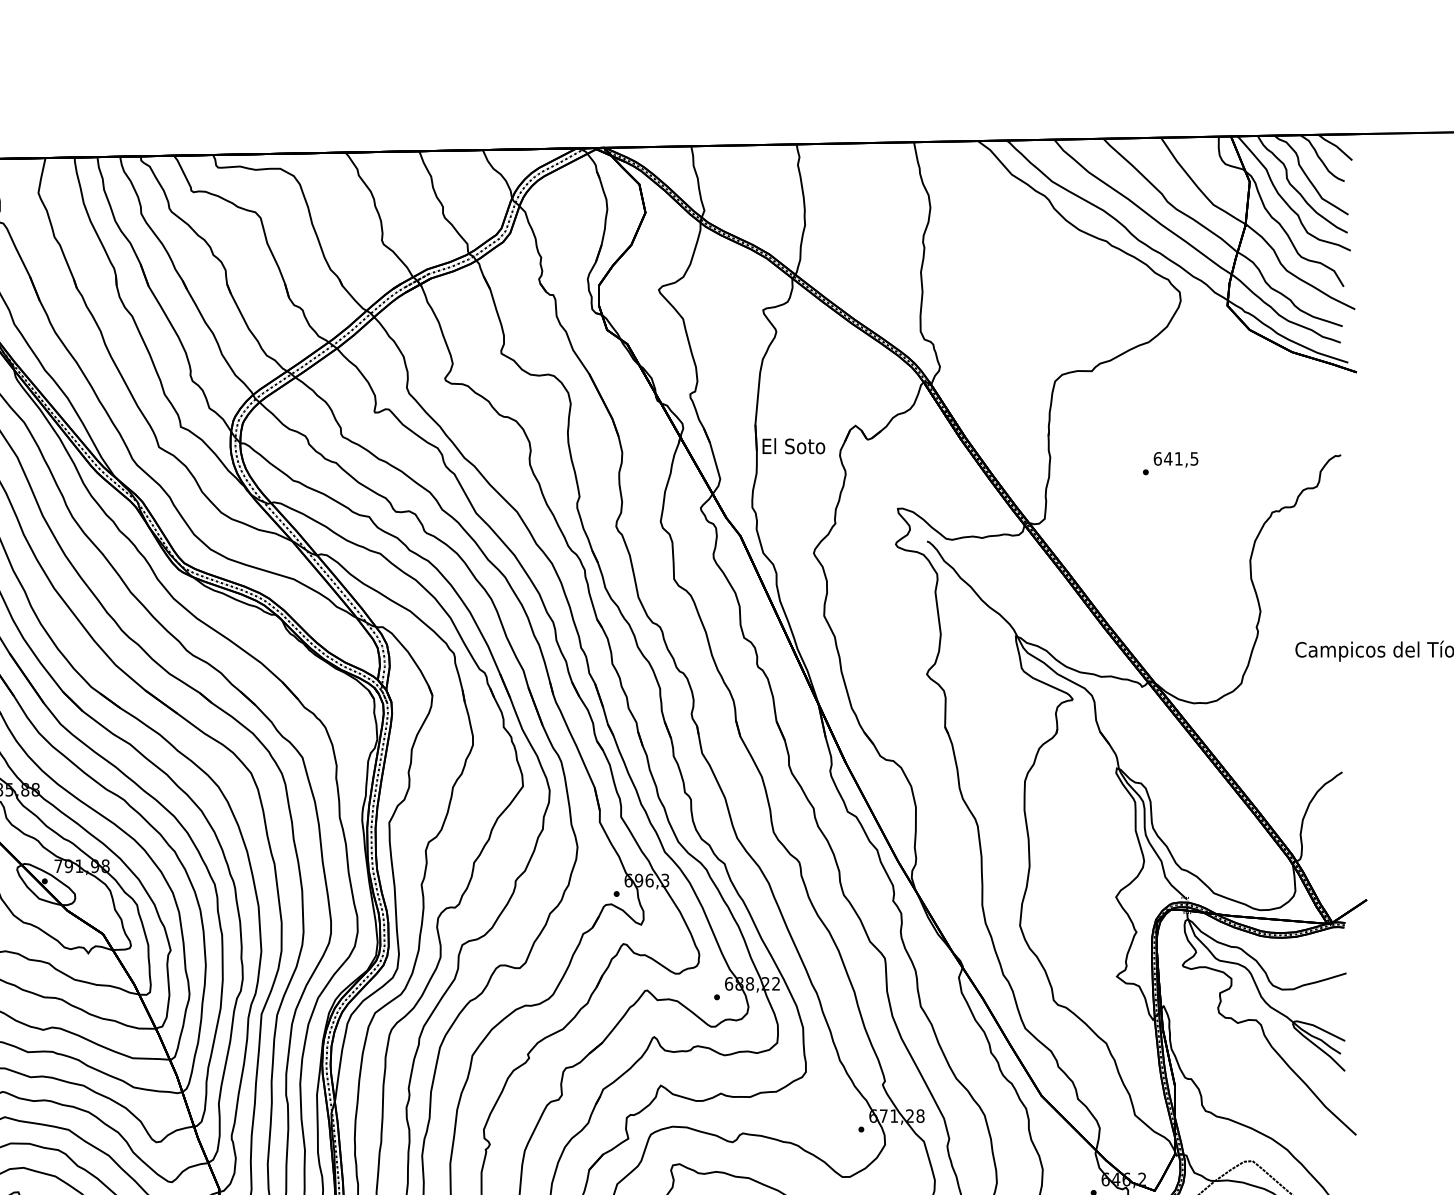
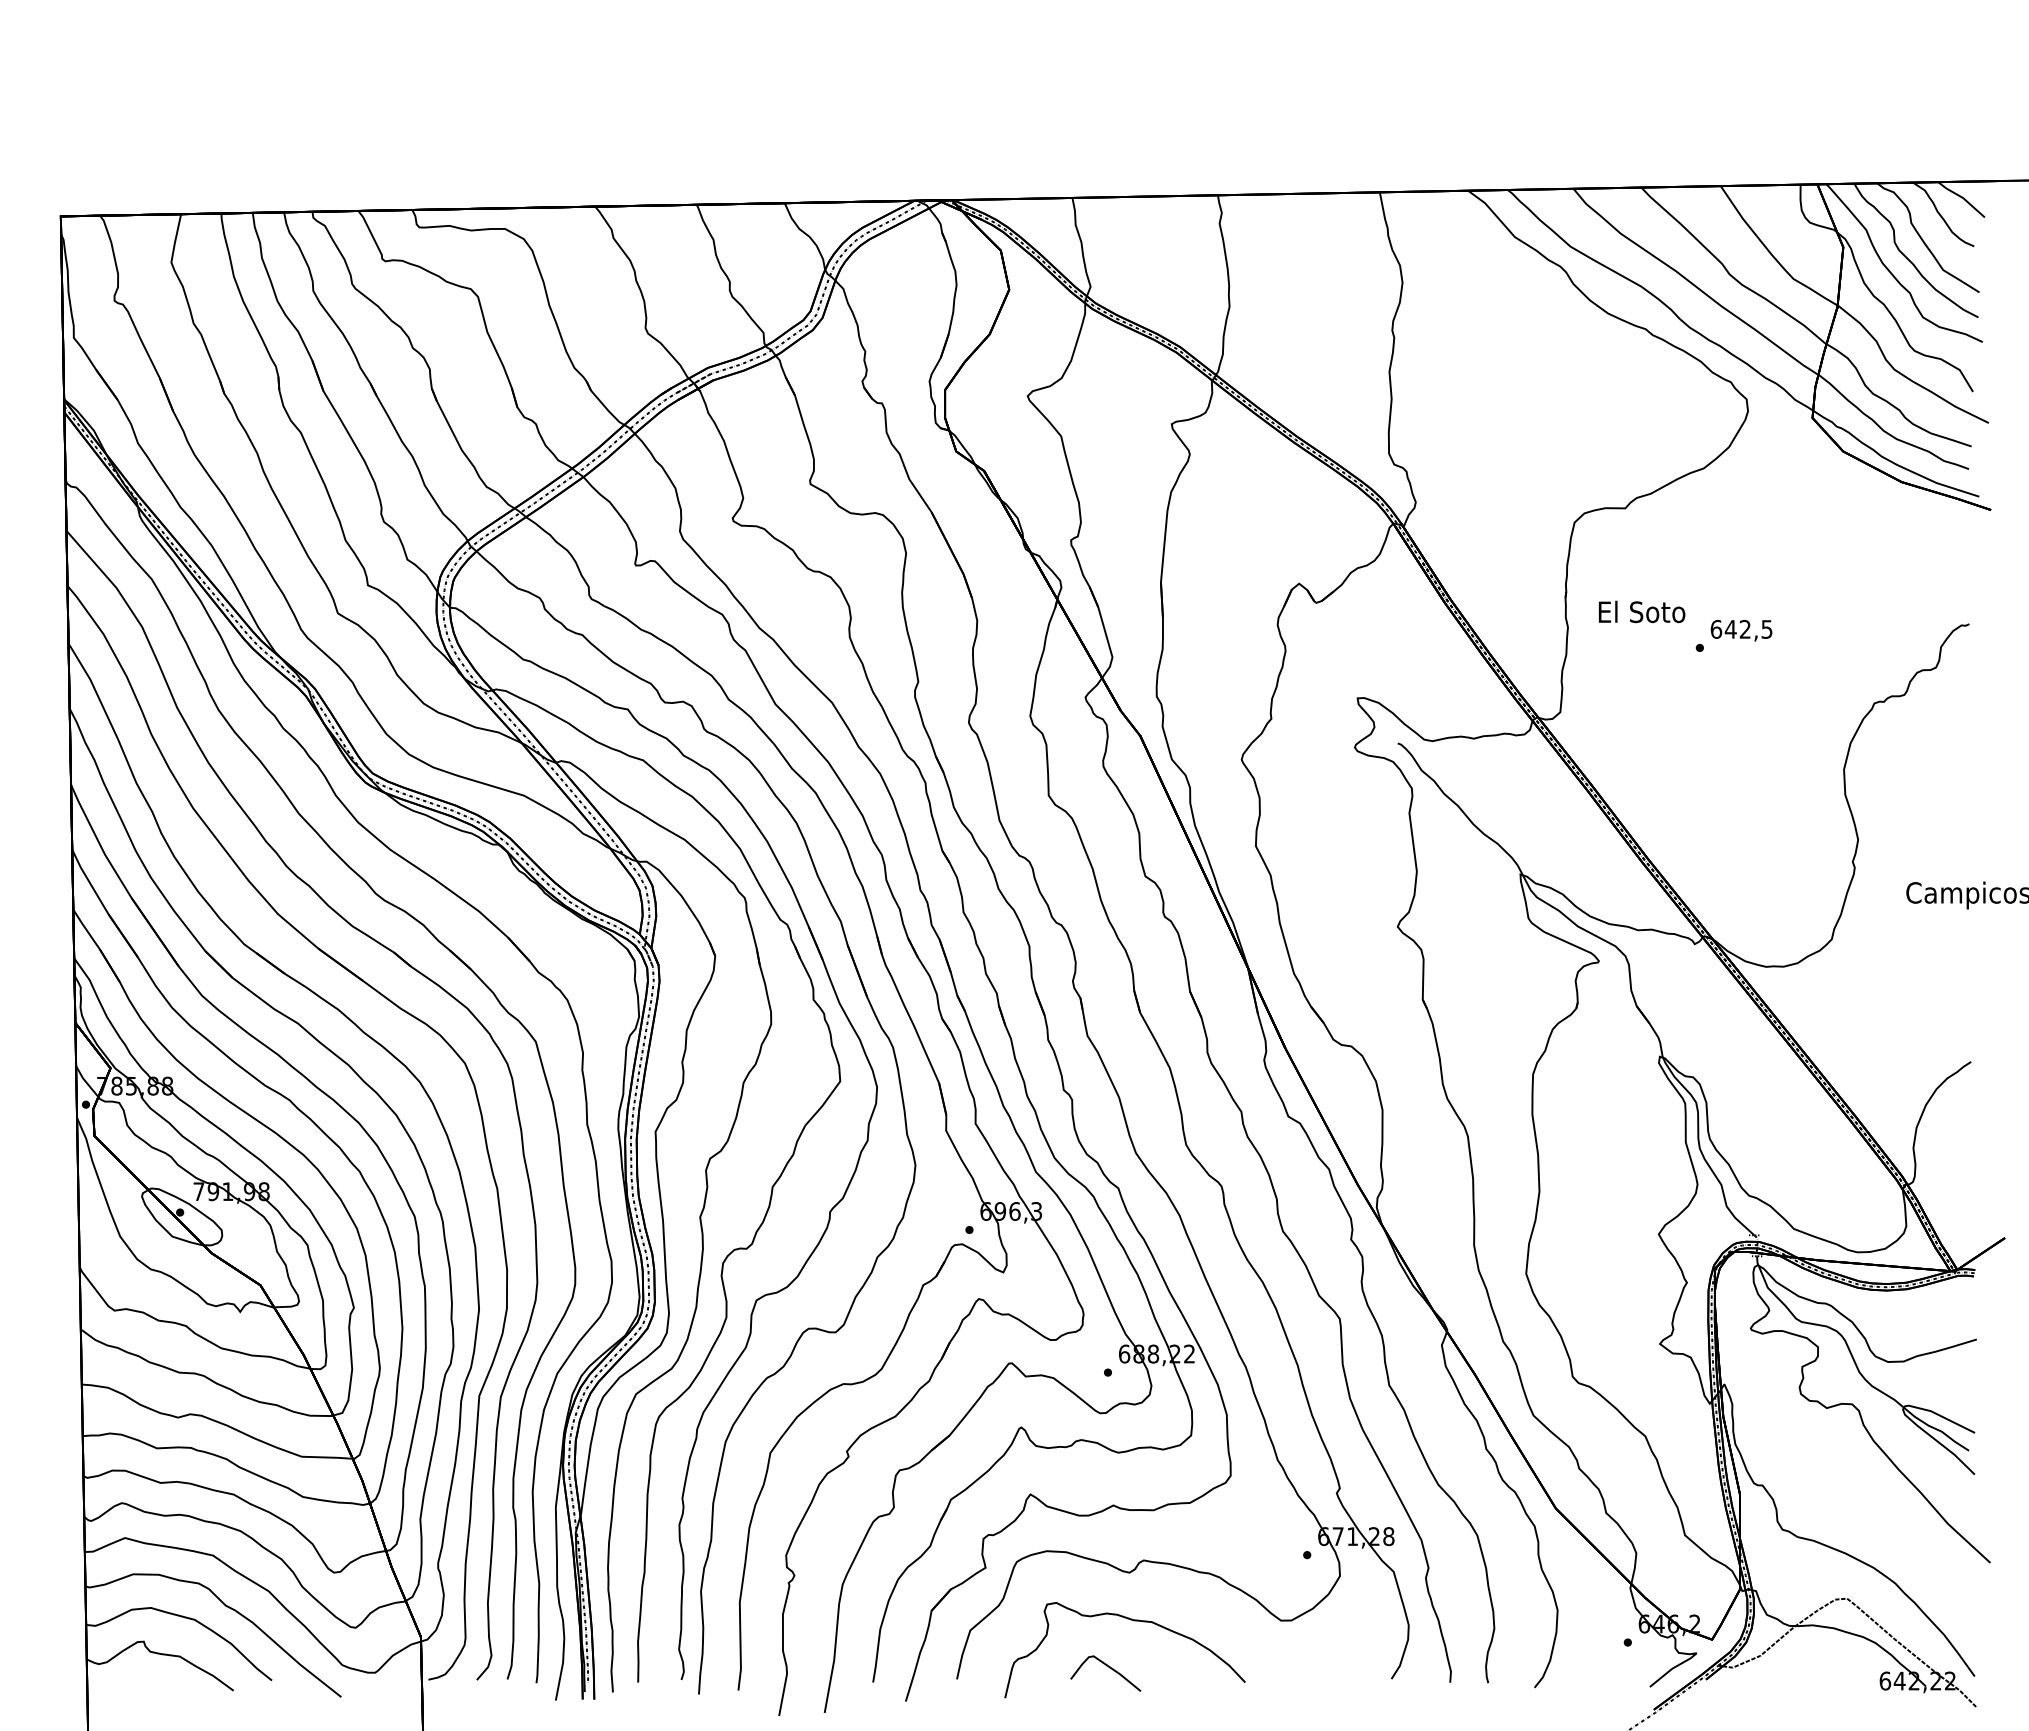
text: (794, 445) -> (1642, 611), moved
text: (1178, 458) -> (1744, 629), 641,5 -> 642,5

